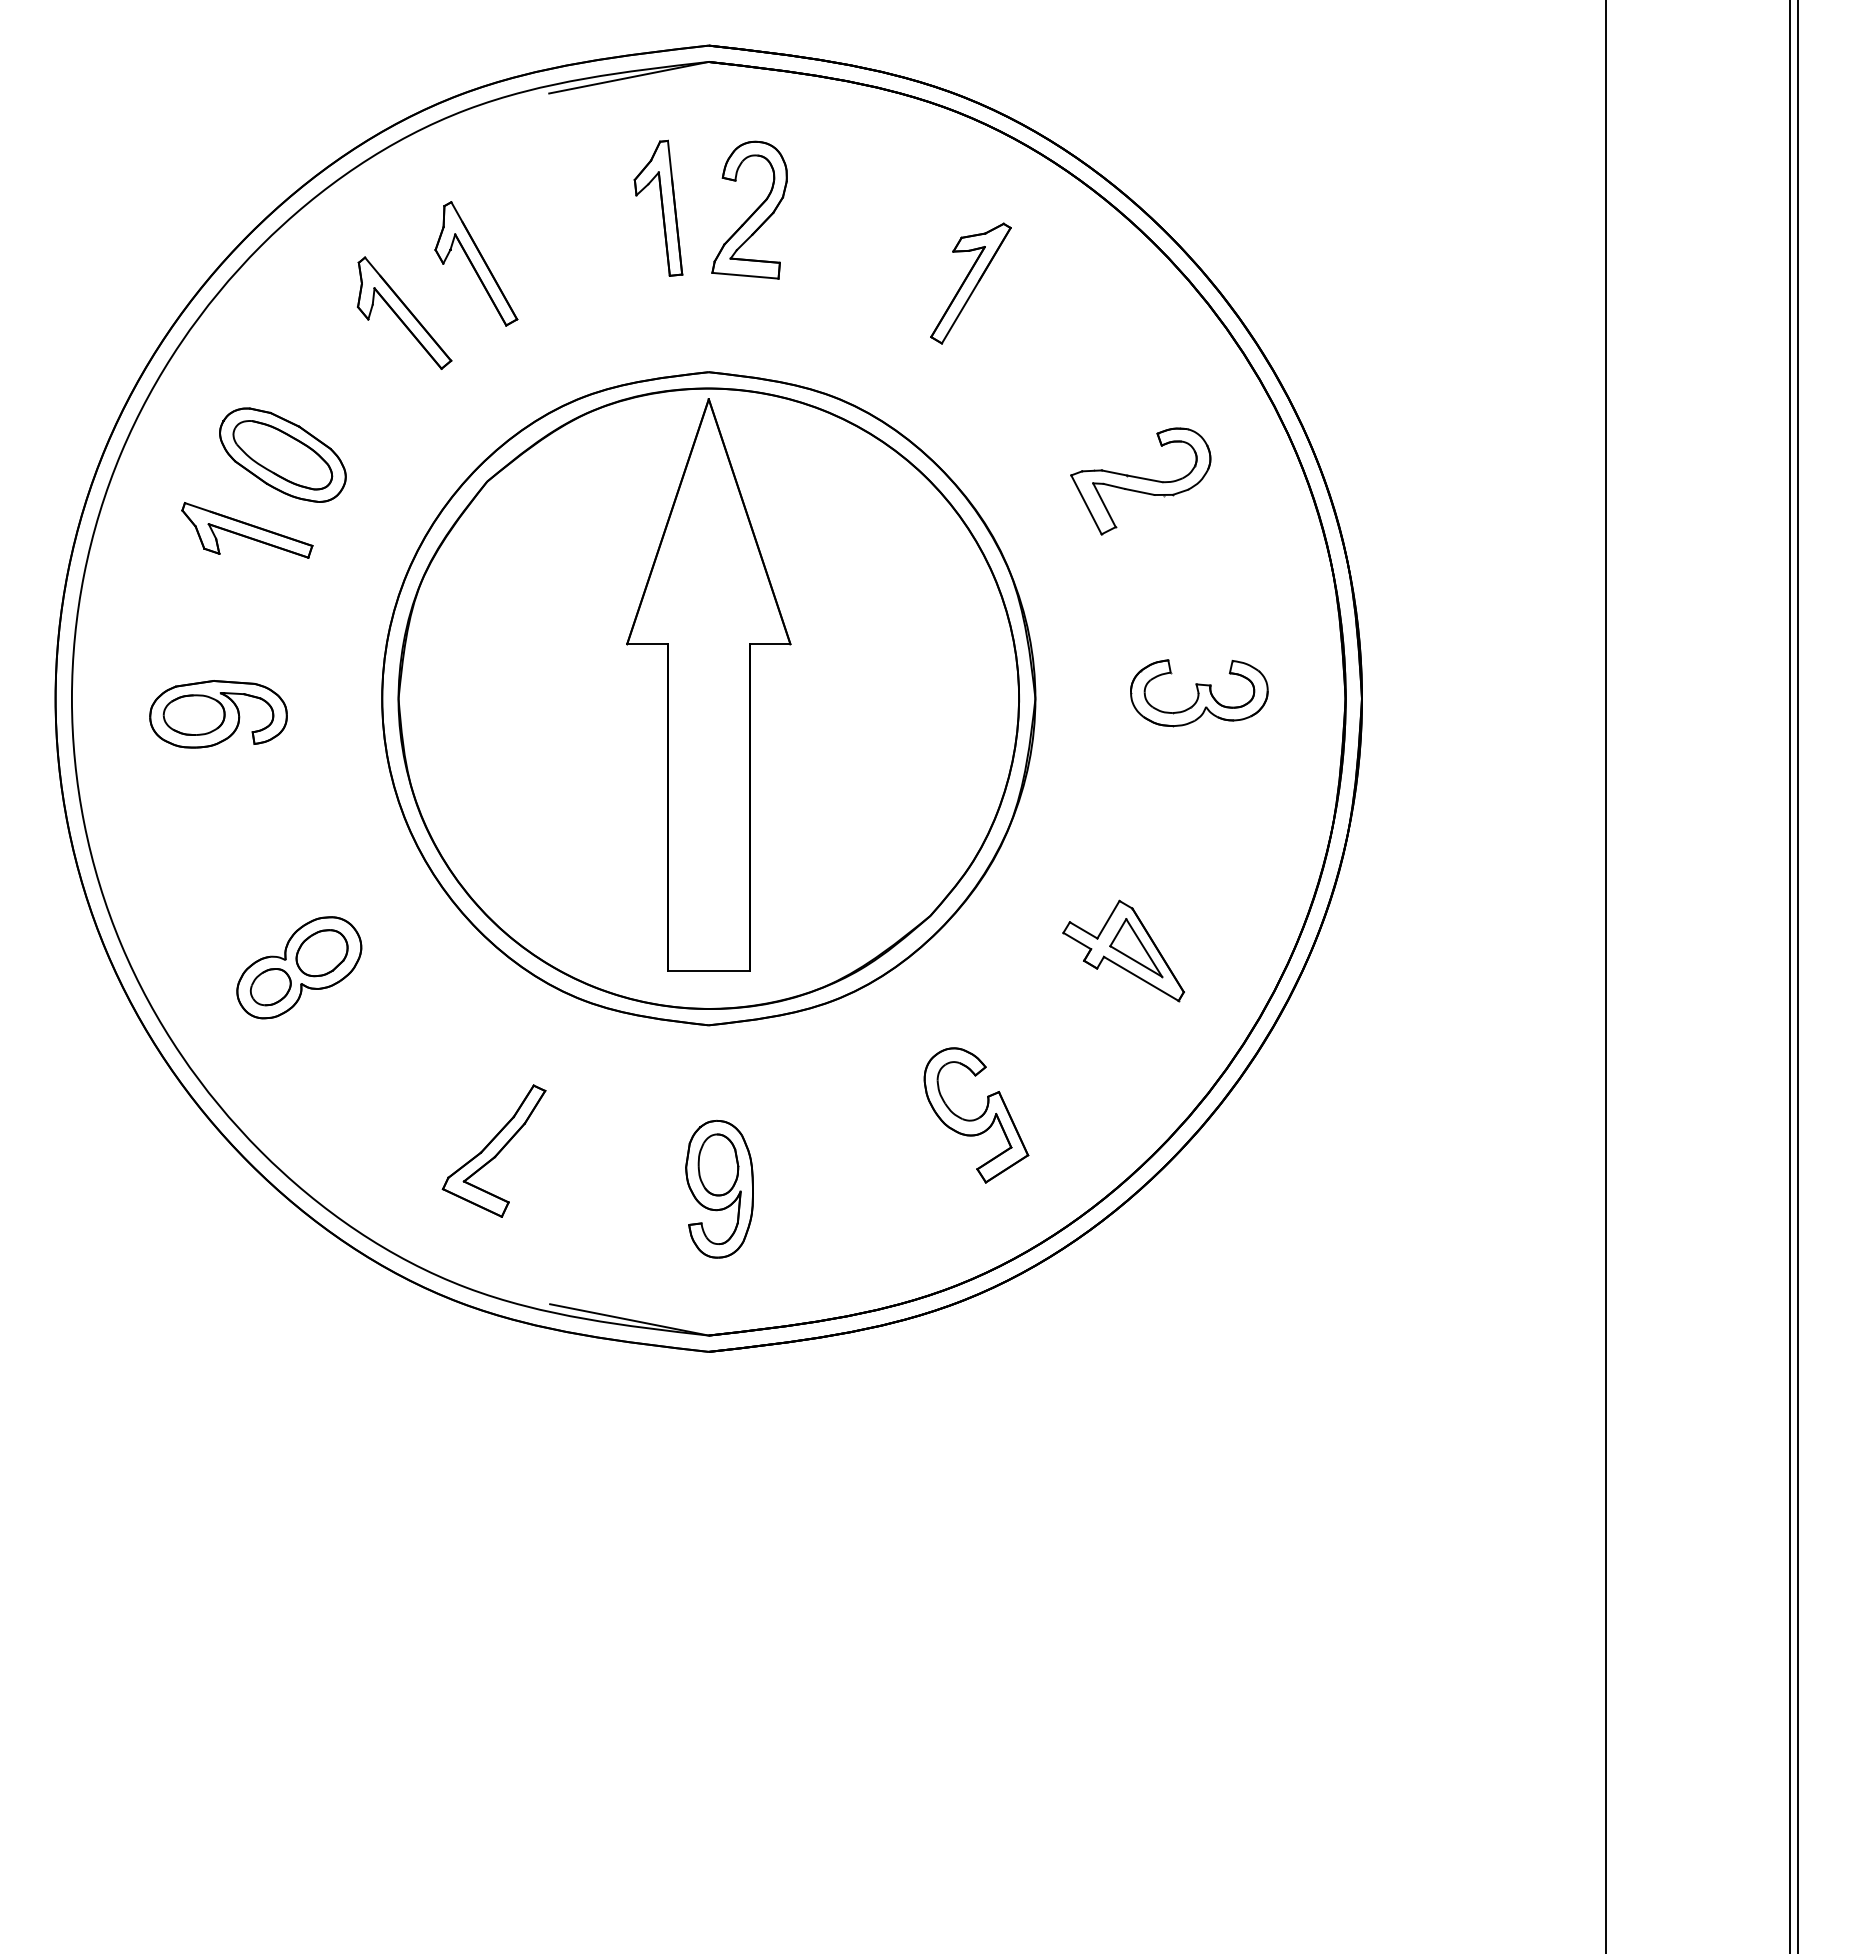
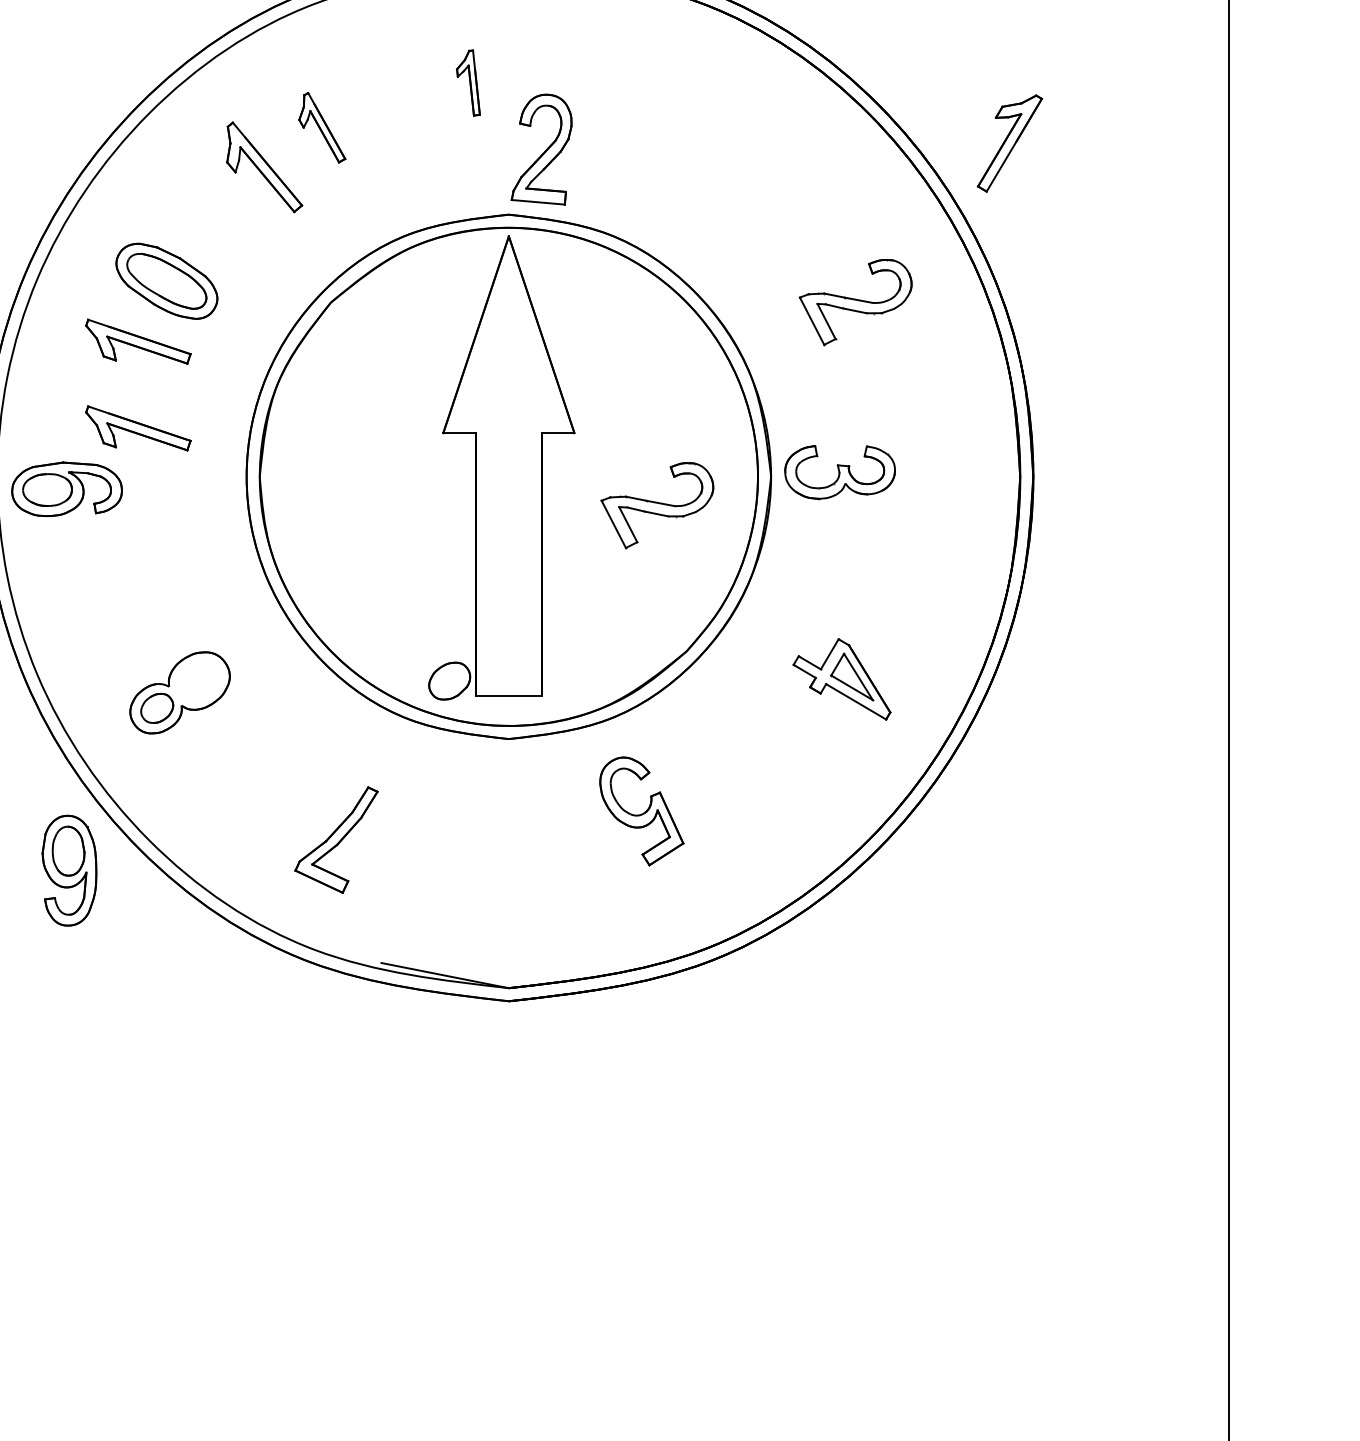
part: (658, 207) -> (468, 82), size x0.6
part: (749, 209) -> (541, 149), moved
part: (476, 263) -> (322, 127), size x0.7
part: (970, 283) -> (1009, 143), moved
part: (247, 638) -> (138, 428), added
part: (1199, 693) -> (840, 472), moved
part: (218, 714) -> (67, 489), moved
part: (893, 734) -> (657, 505), added
part: (321, 953) -> (449, 681), moved
part: (976, 1115) -> (641, 811), moved
part: (719, 1188) -> (69, 870), moved

